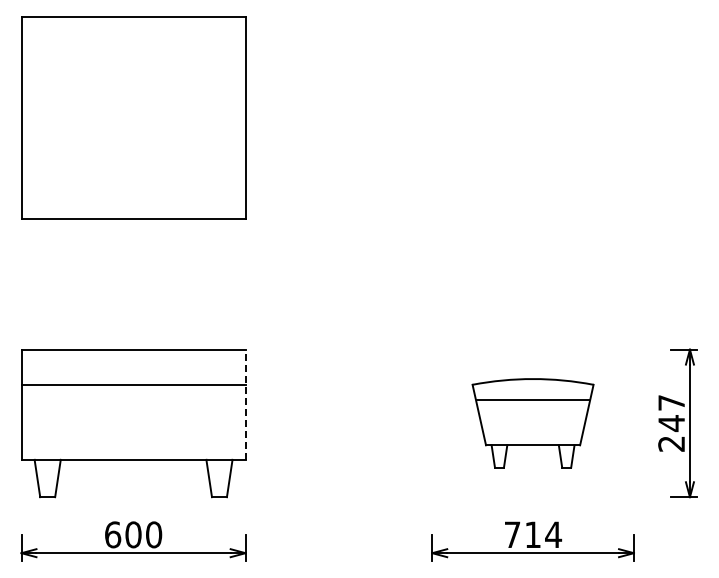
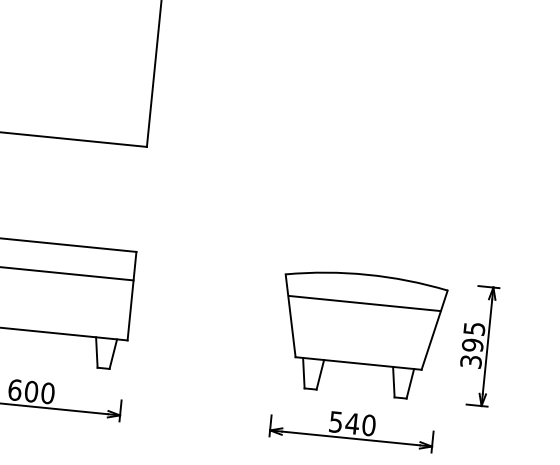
line: (245, 404) -> (131, 295), dashed -> solid
part: (532, 423) -> (360, 334), size x1.67
text: (671, 423) -> (472, 345), 247 -> 395
text: (533, 534) -> (352, 423), 714 -> 540

